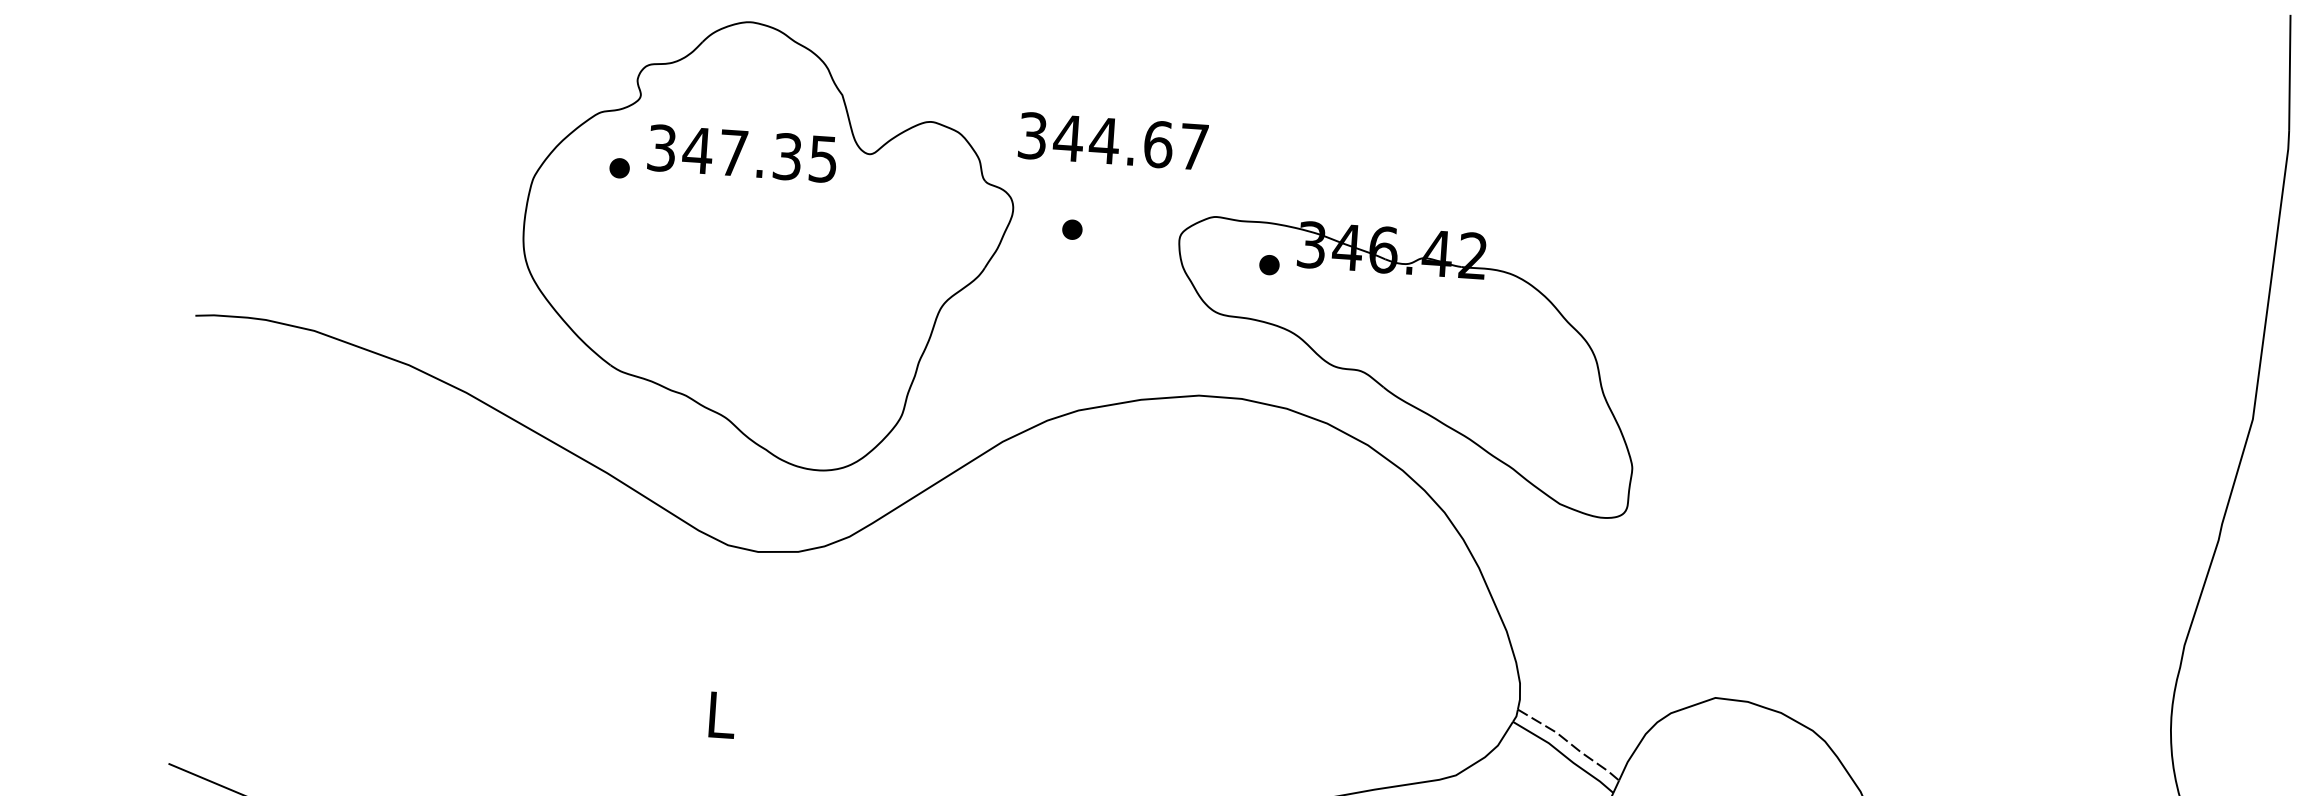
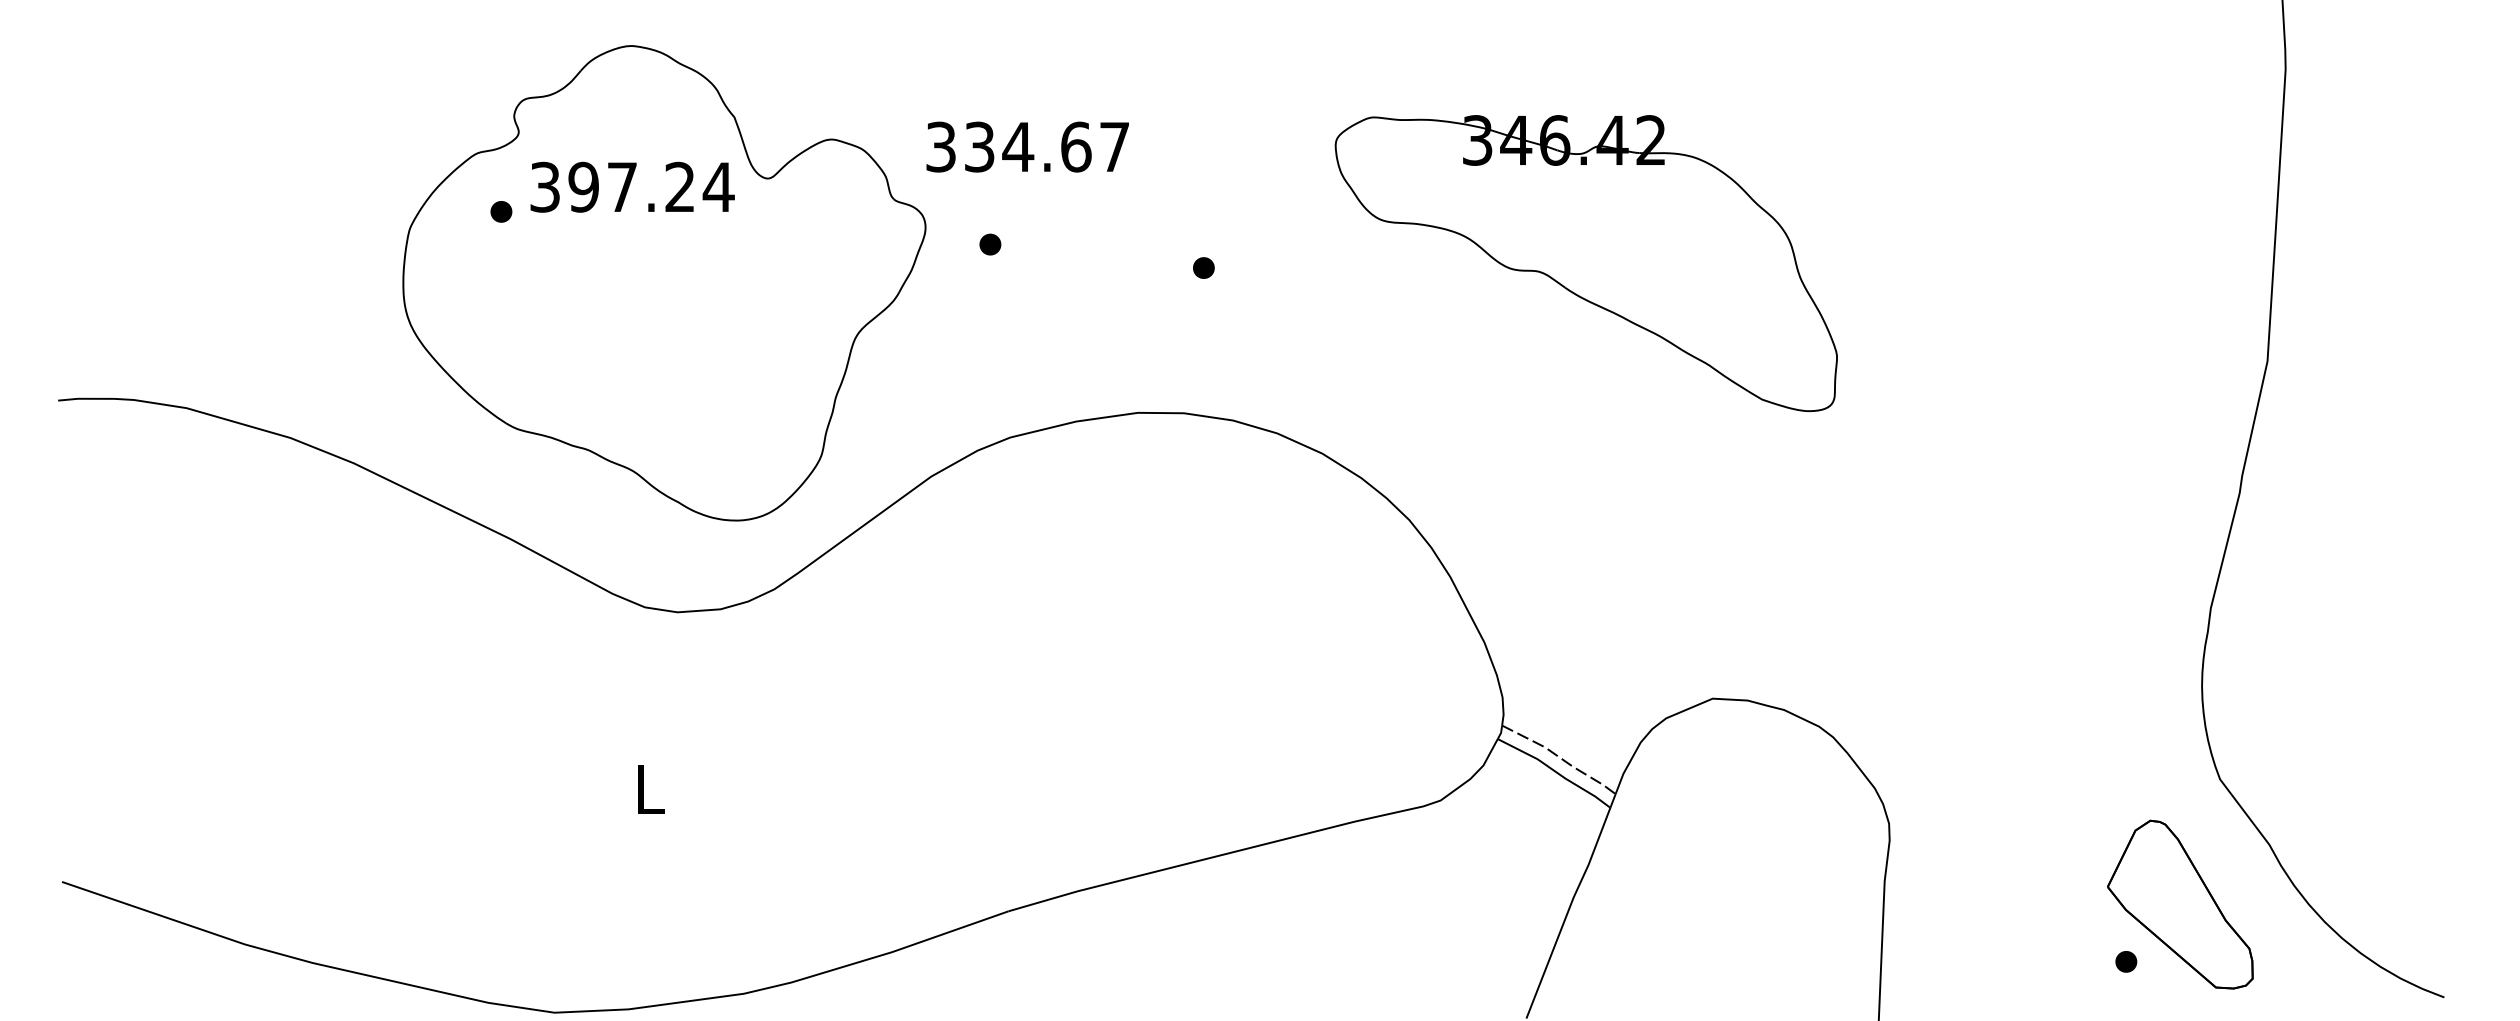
text: (1068, 137) -> (979, 146), 344.67 -> 334.67
text: (759, 154) -> (650, 186), 347.35 -> 397.24
part: (1404, 366) -> (1585, 263), moved

